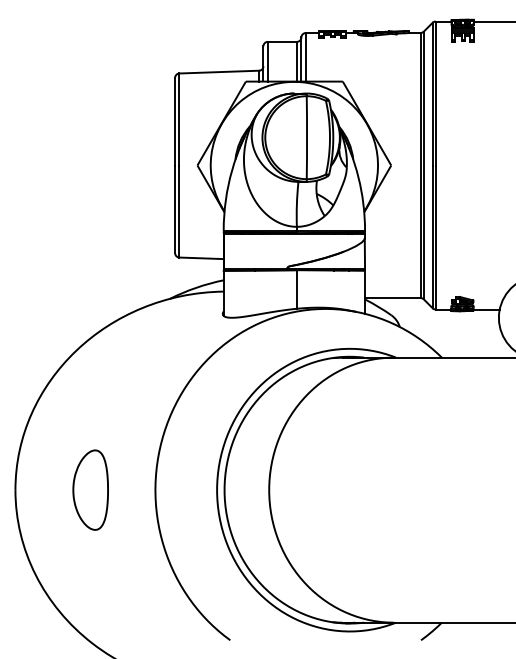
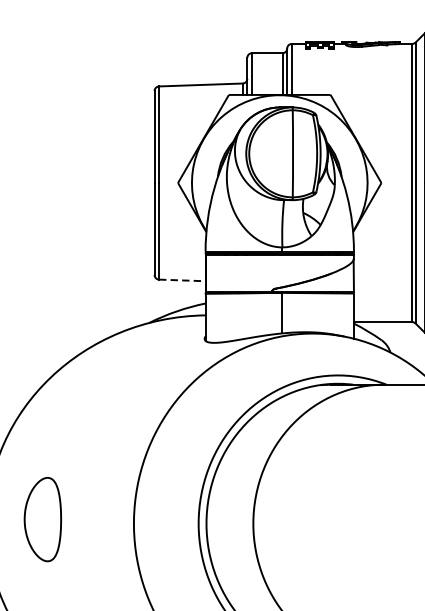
line: (202, 258) -> (183, 280), solid -> dashed
part: (90, 489) -> (42, 518), moved

